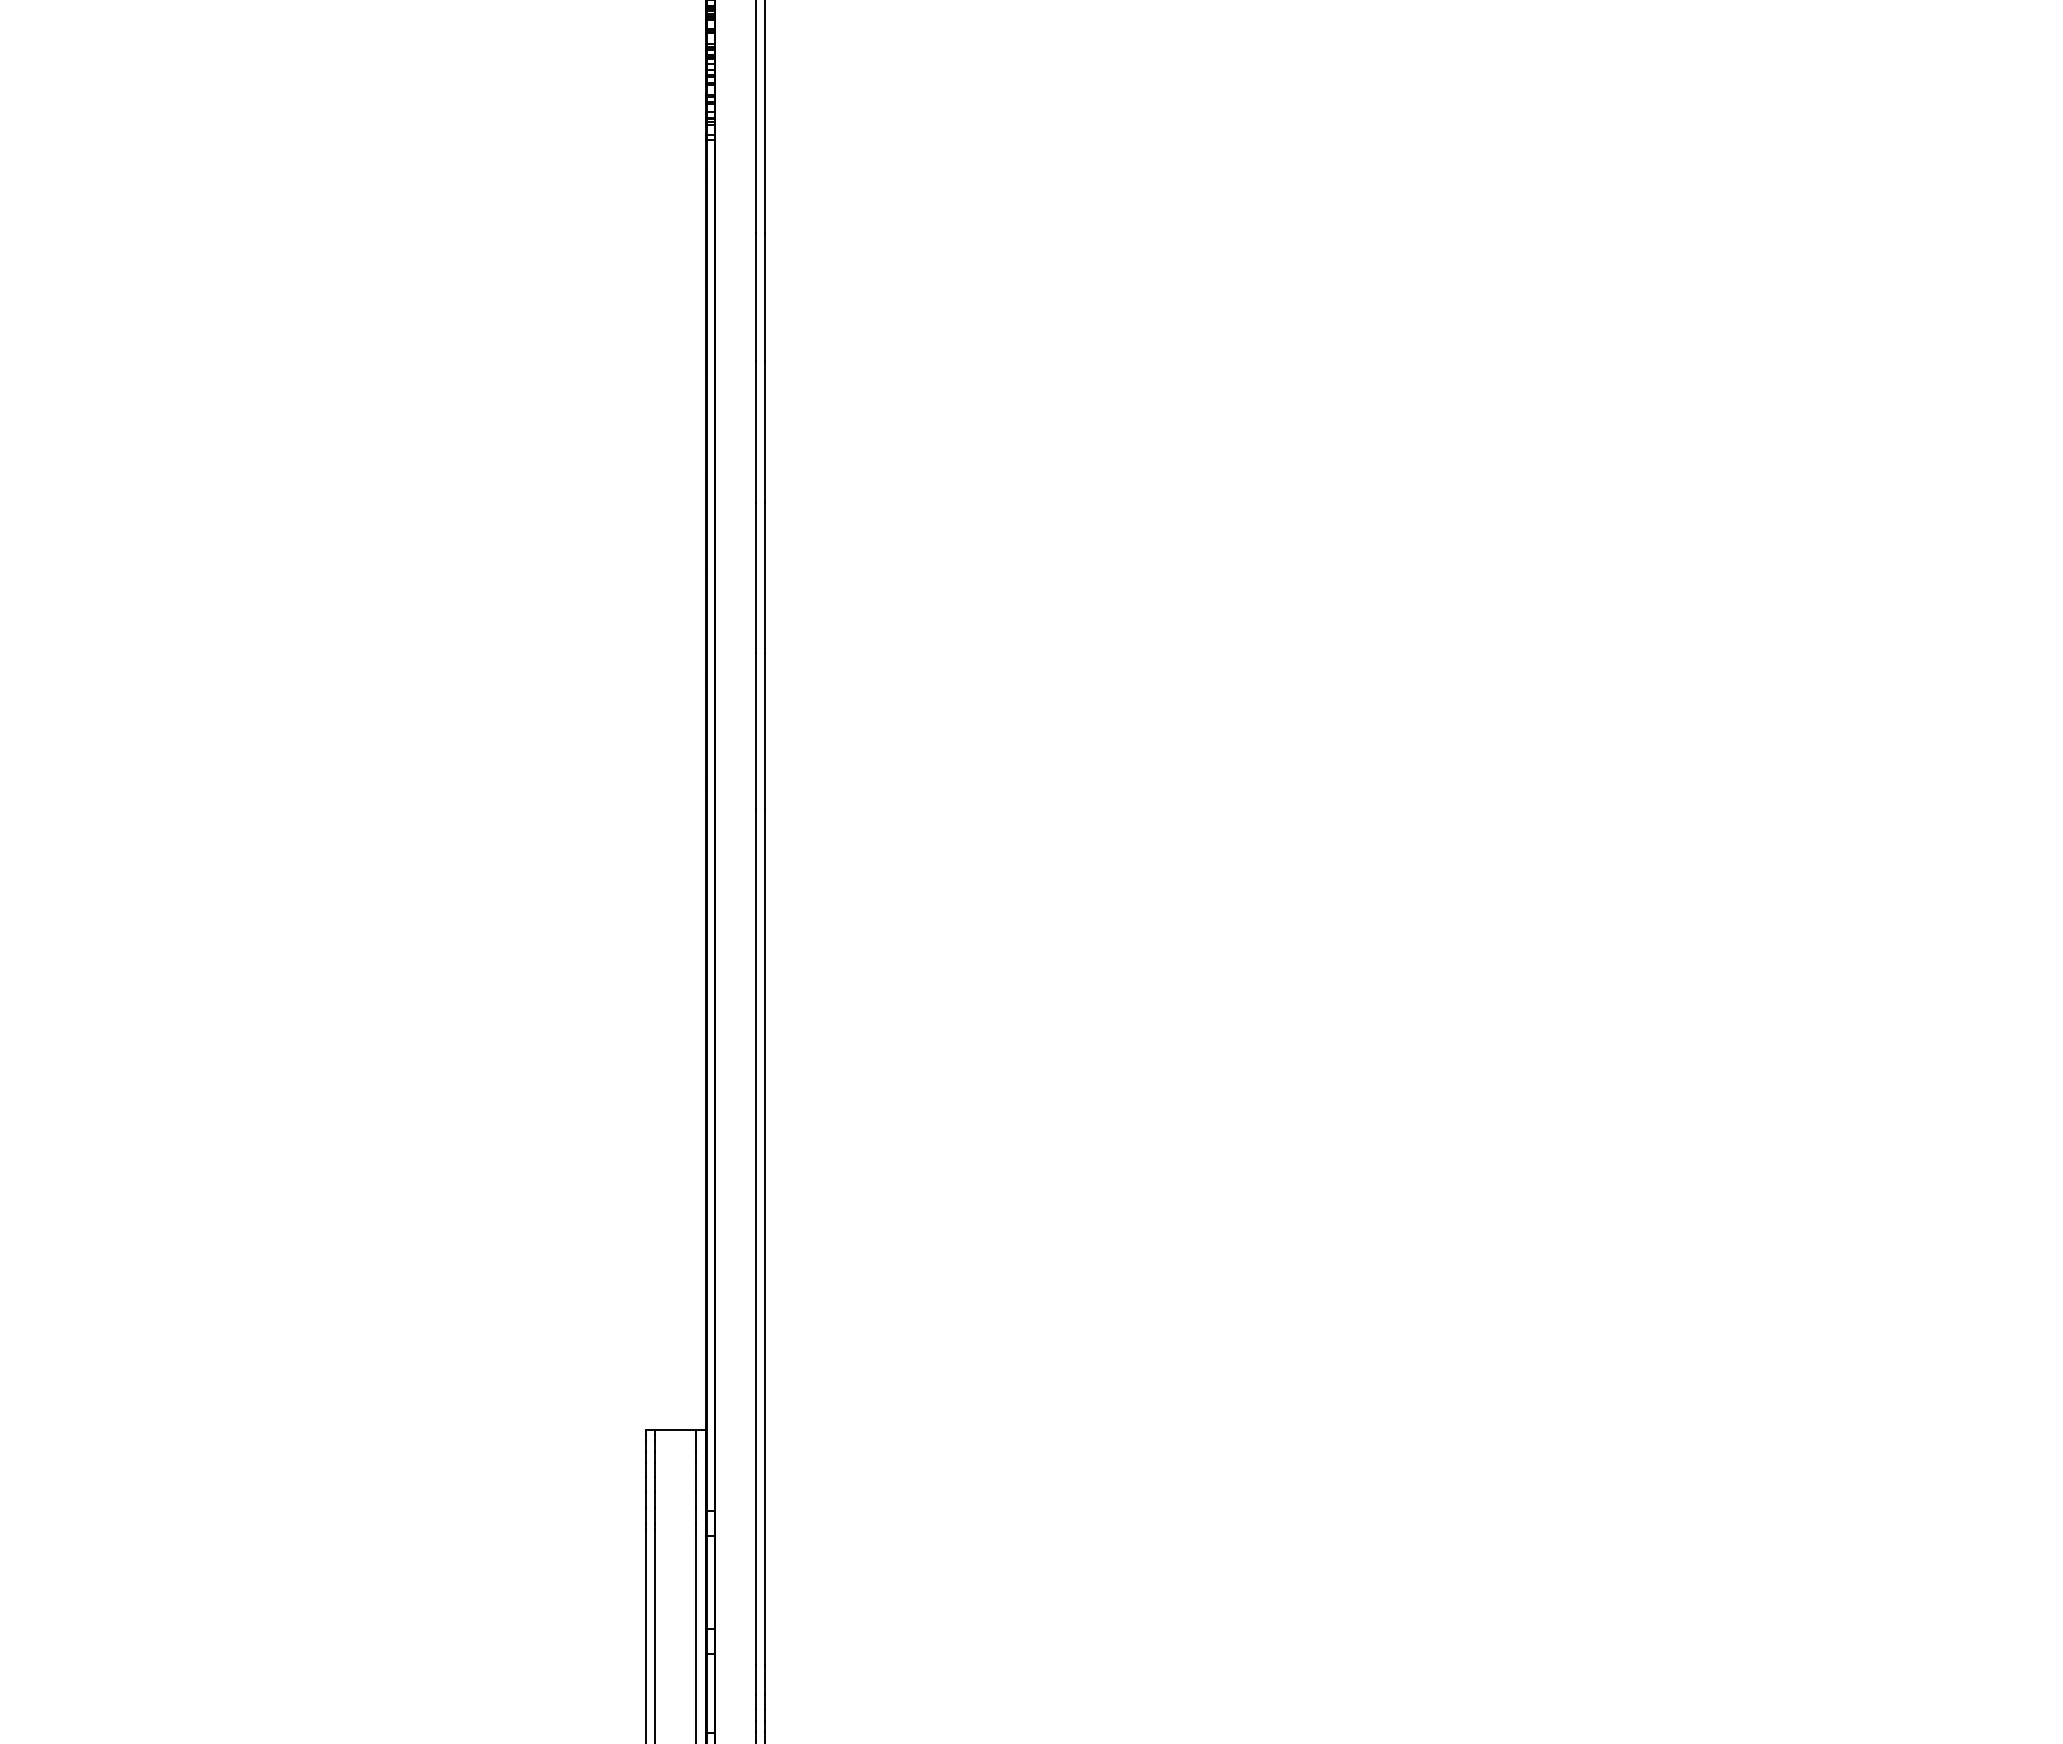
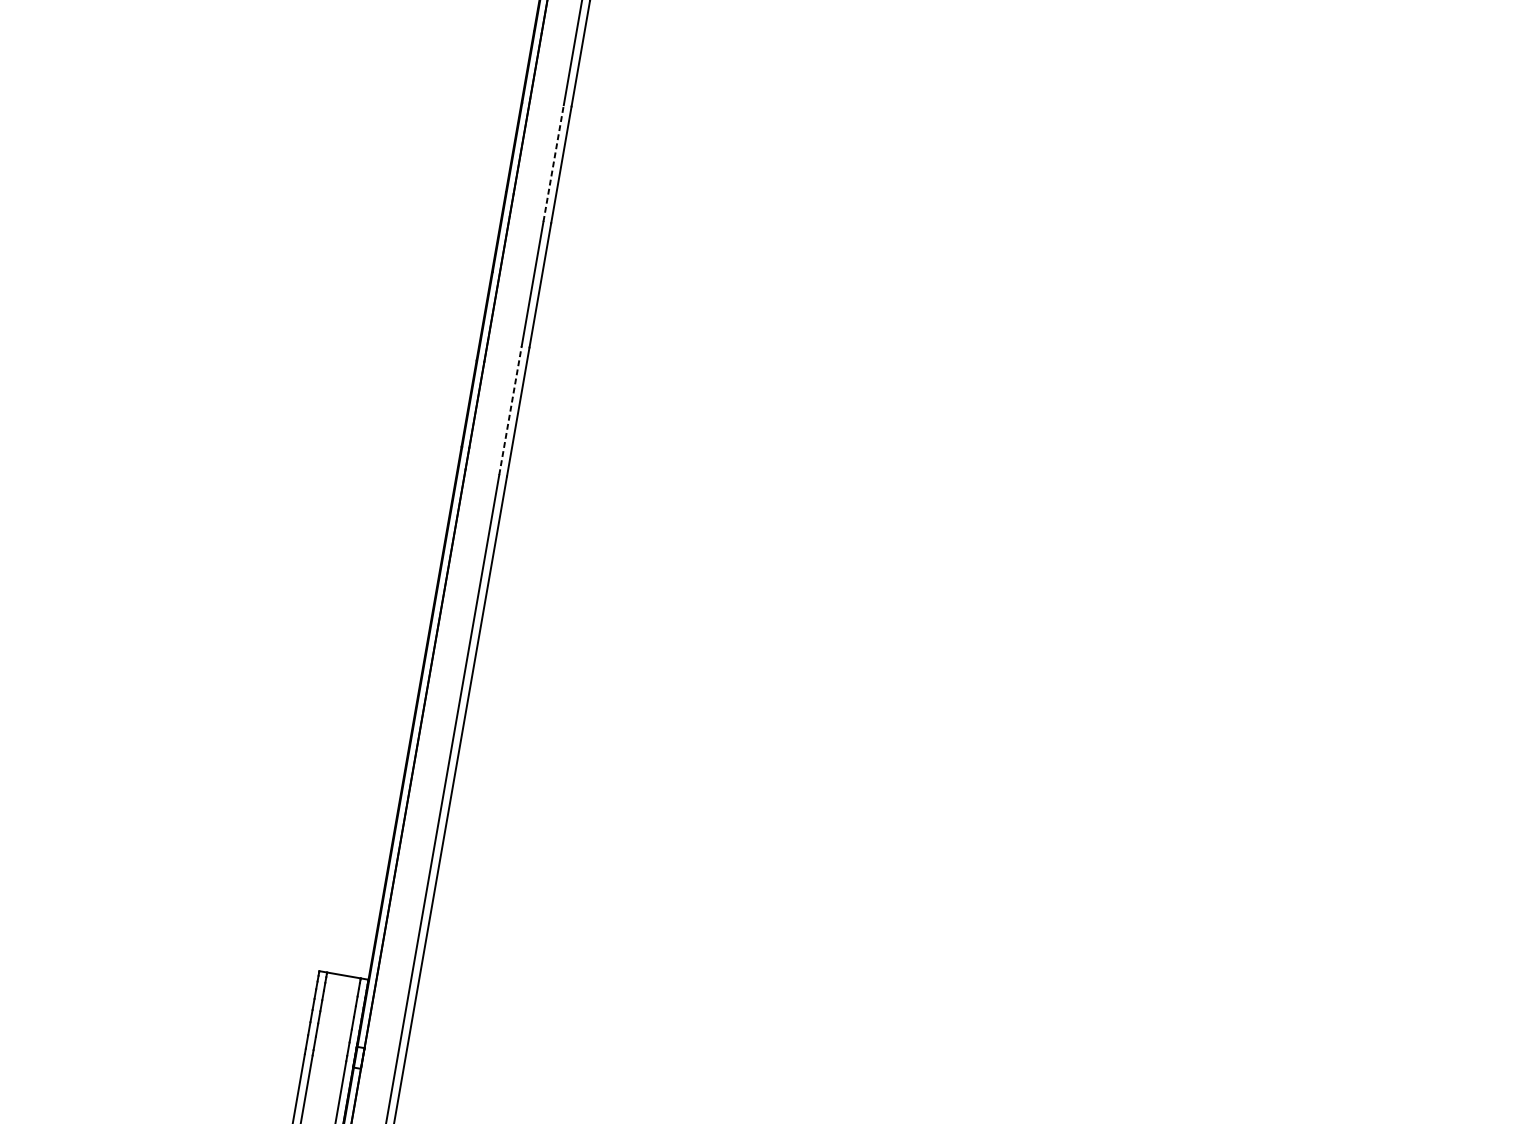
line: (755, 432) -> (553, 163), solid -> dashed
line: (755, 731) -> (510, 410), solid -> dashed

